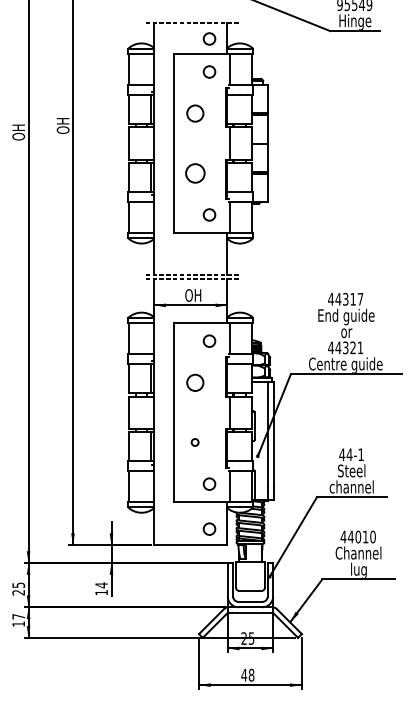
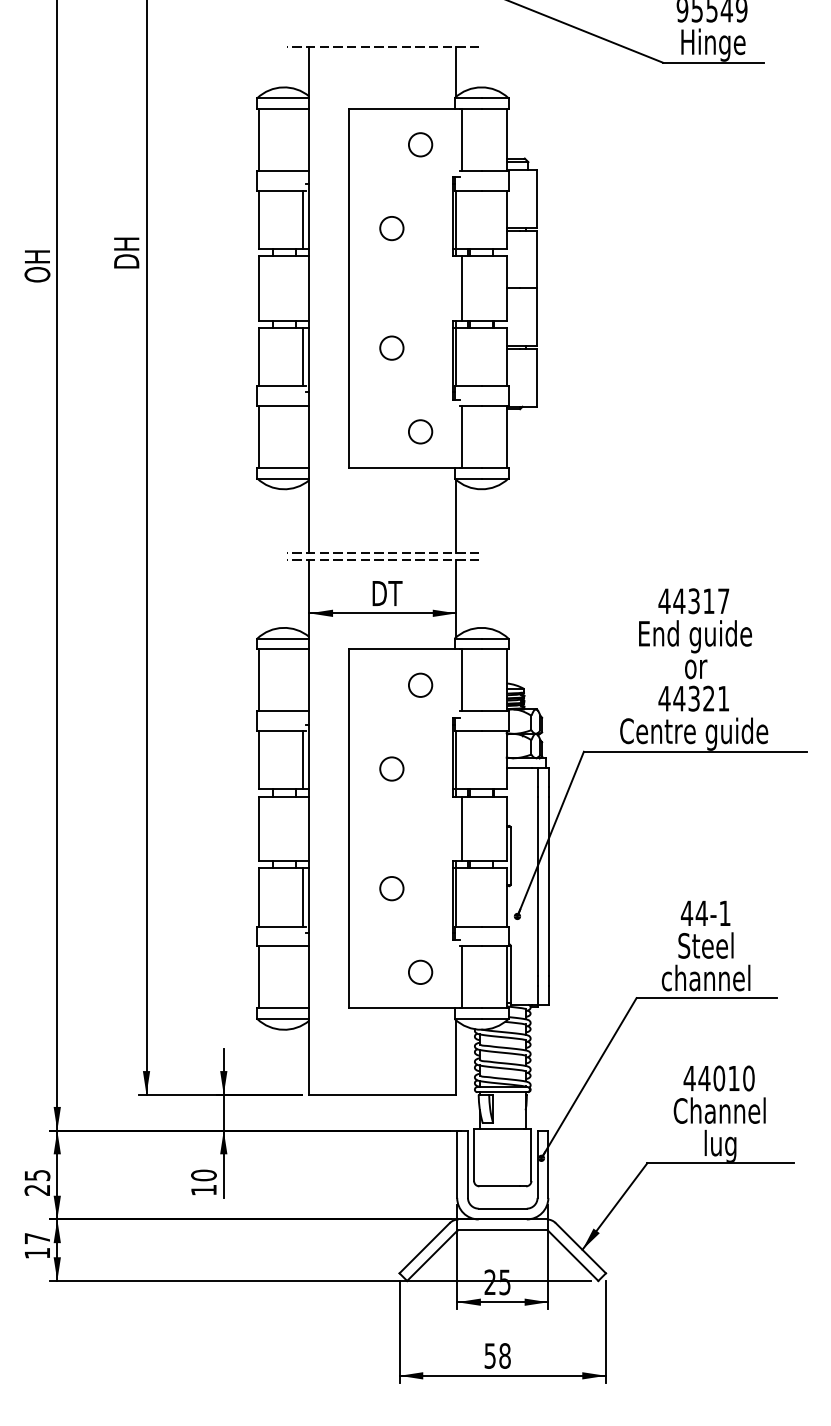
circle: (209, 38) -> (420, 77), removed
circle: (194, 113) -> (390, 228), size x0.71
text: (62, 125) -> (125, 252), OH -> DH
circle: (194, 172) -> (390, 346), size x0.62
text: (193, 295) -> (388, 593), OH -> DT
circle: (194, 382) -> (390, 768), size x0.71
circle: (194, 442) -> (390, 888), size x1.67
circle: (209, 528) -> (420, 1061), removed
text: (101, 585) -> (203, 1175), 14 -> 10
text: (244, 675) -> (490, 1356), 48 -> 58

